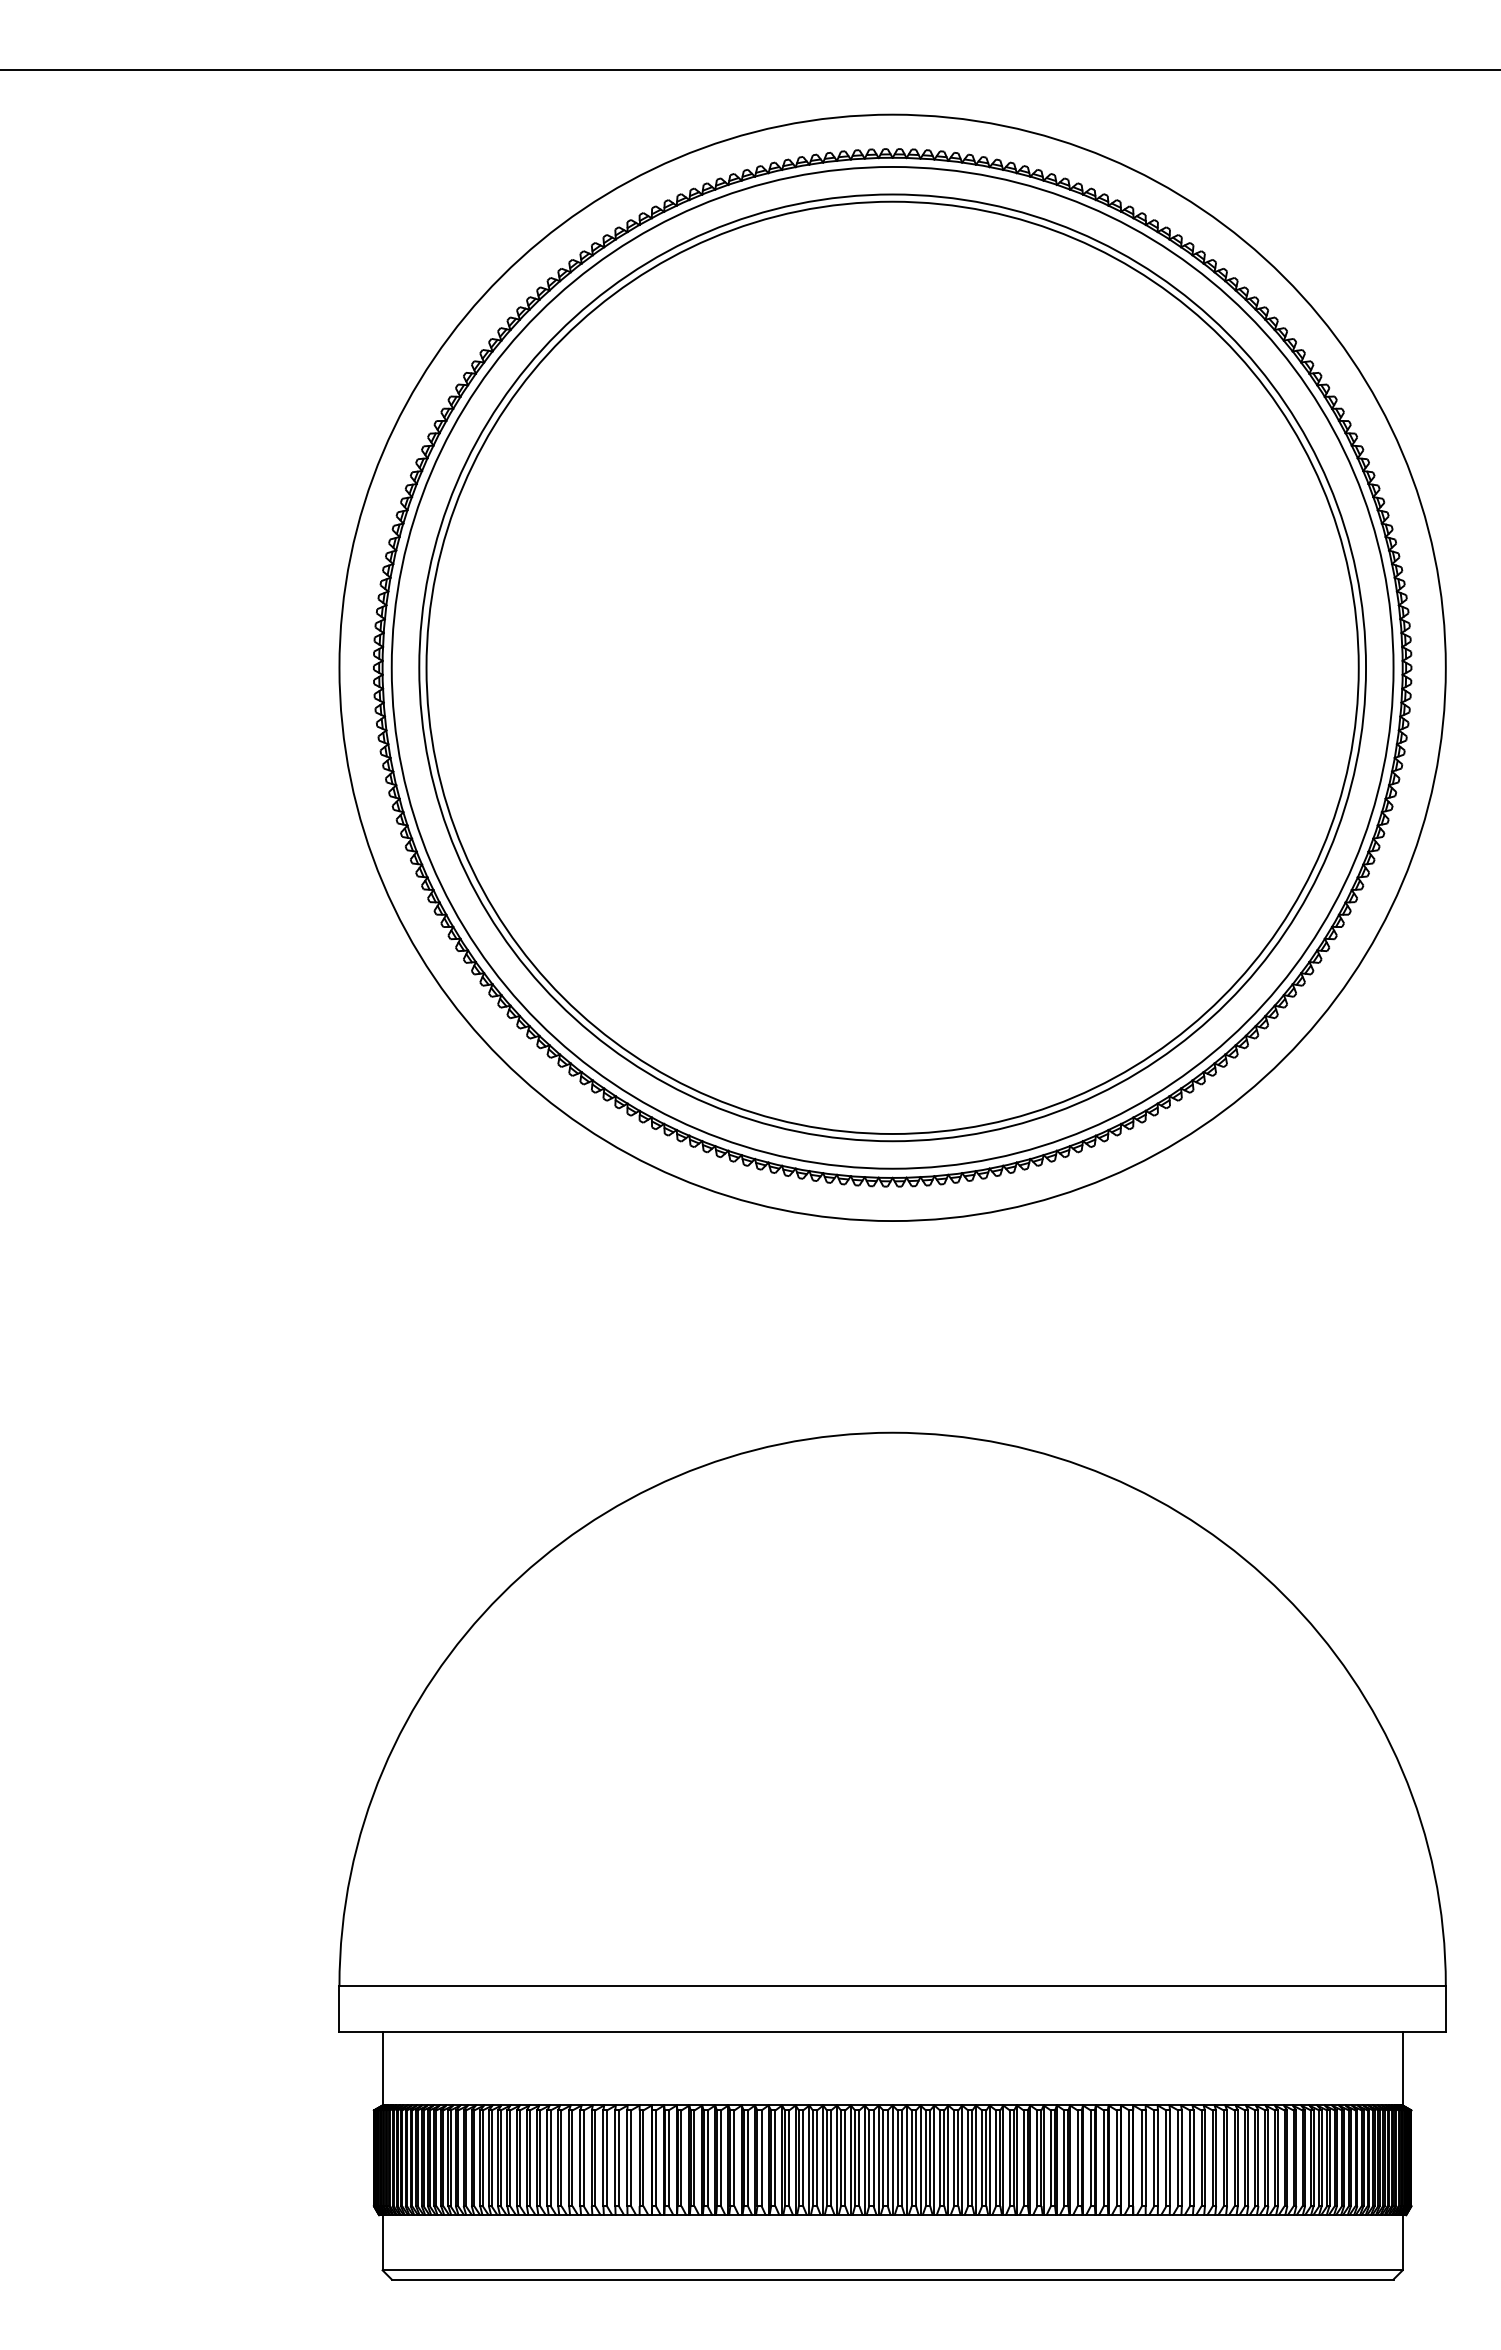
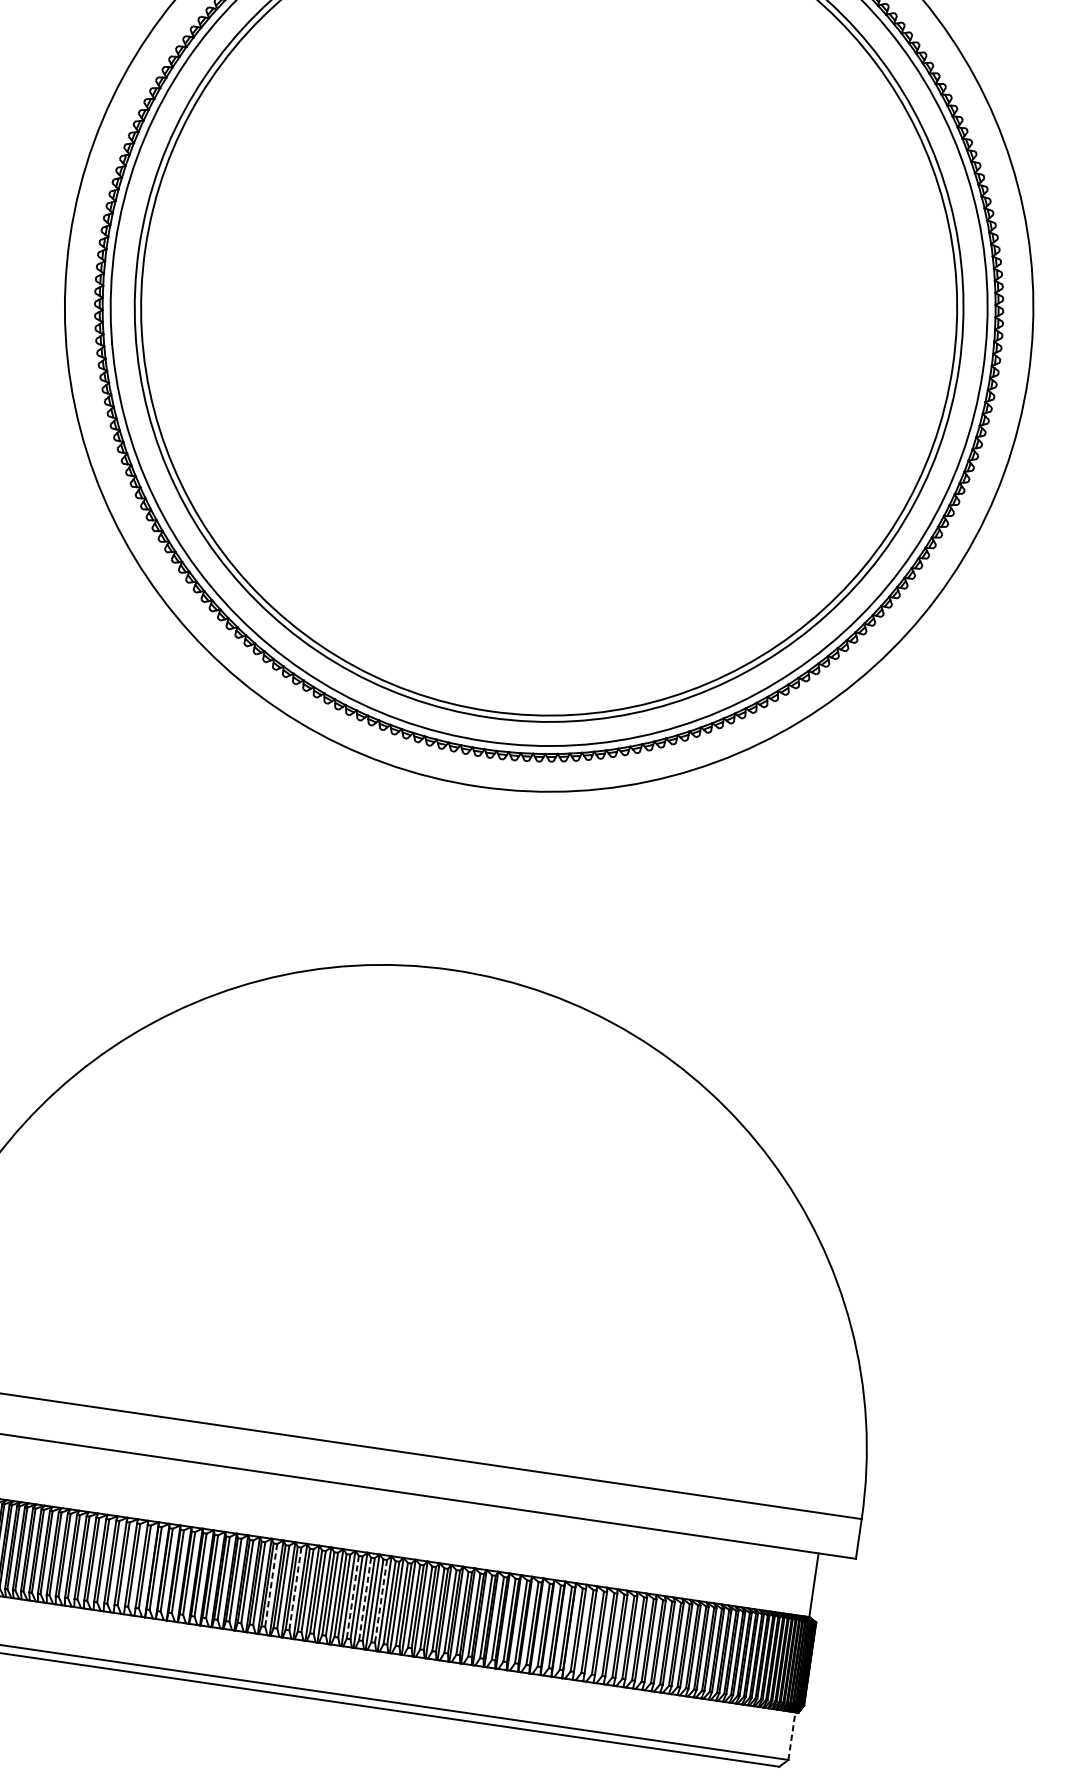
line: (789, 2158) -> (271, 1585), solid -> dashed
line: (817, 2158) -> (295, 1589), solid -> dashed
line: (883, 2158) -> (352, 1597), solid -> dashed
line: (897, 2158) -> (364, 1599), solid -> dashed
line: (916, 2158) -> (381, 1601), solid -> dashed
line: (1402, 2242) -> (791, 1735), solid -> dashed

